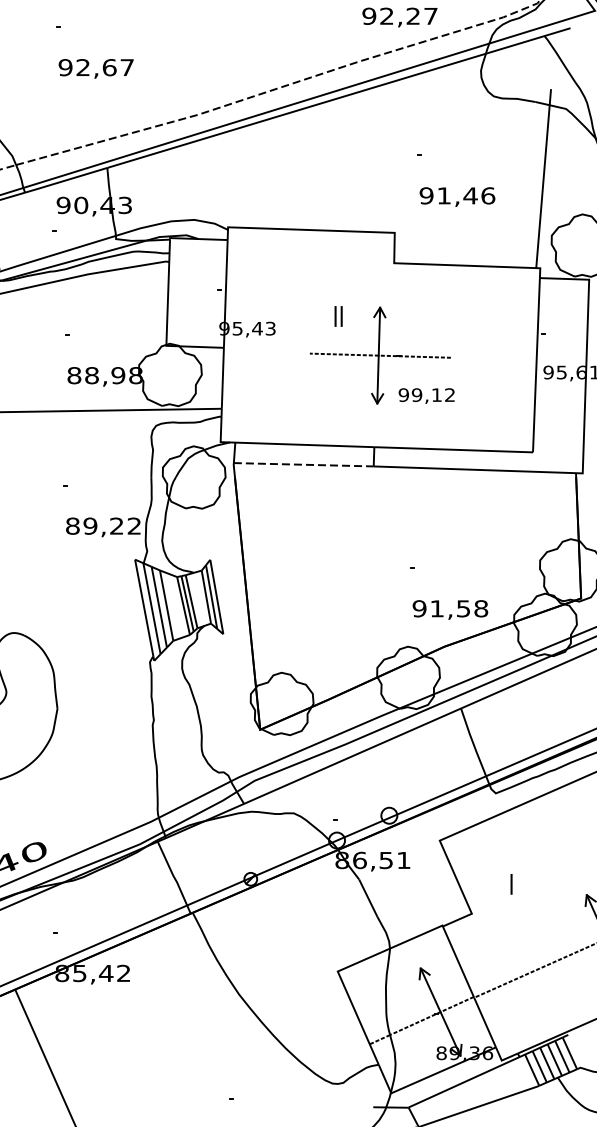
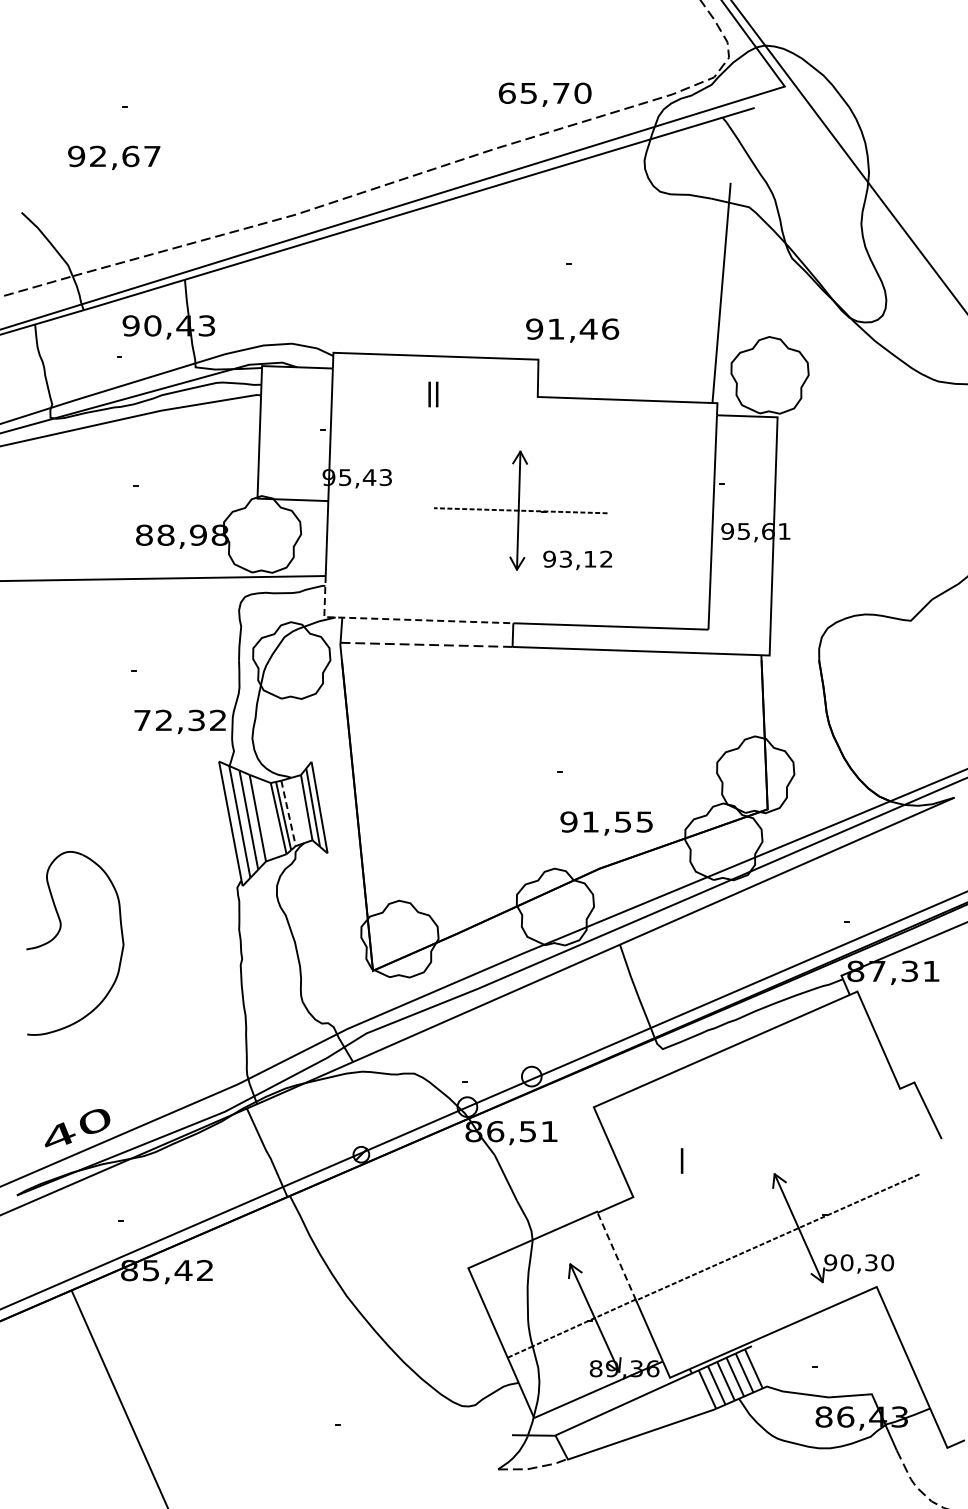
text: (399, 15) -> (544, 92), 92,27 -> 65,70
text: (96, 68) -> (114, 157), moved
text: (457, 196) -> (572, 330), moved
text: (338, 316) -> (433, 394), moved
text: (416, 394) -> (565, 558), 99,12 -> 93,12
line: (280, 444) -> (397, 619), solid -> dashed
text: (94, 526) -> (169, 720), 89,22 -> 72,32
line: (191, 601) -> (288, 813), solid -> dashed
text: (480, 608) -> (644, 821), 91,58 -> 91,55
line: (458, 962) -> (616, 1256), solid -> dashed

